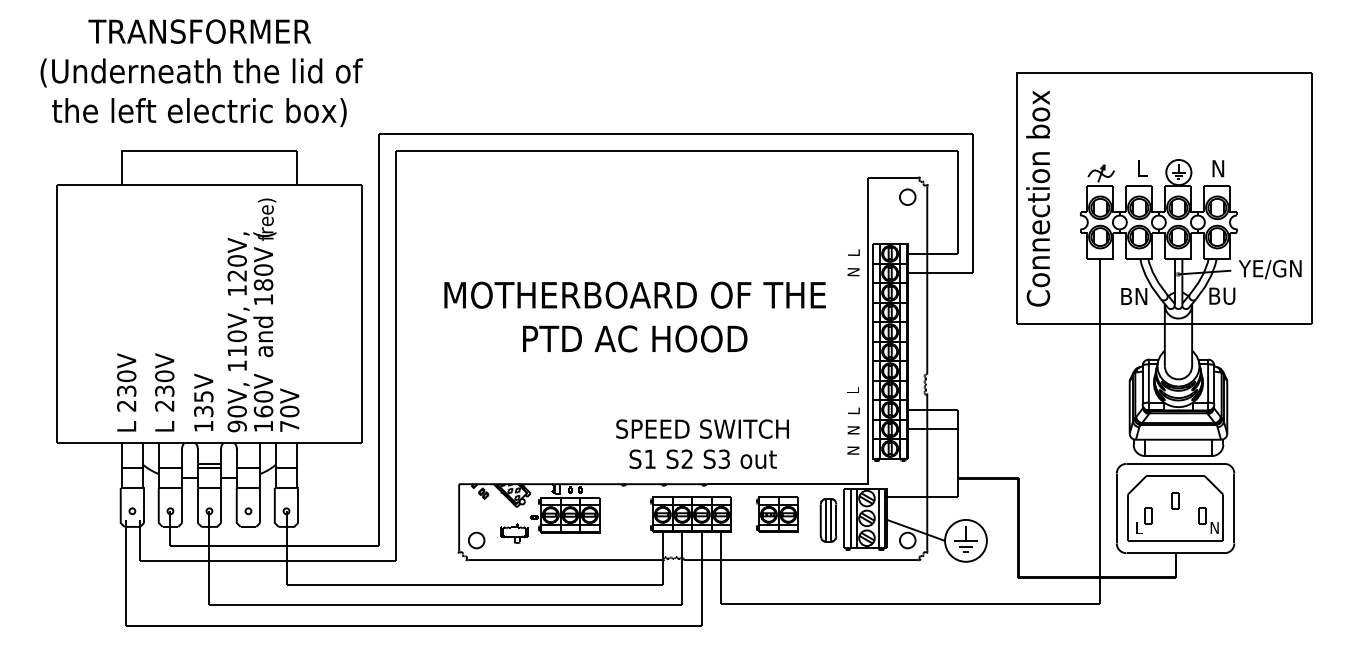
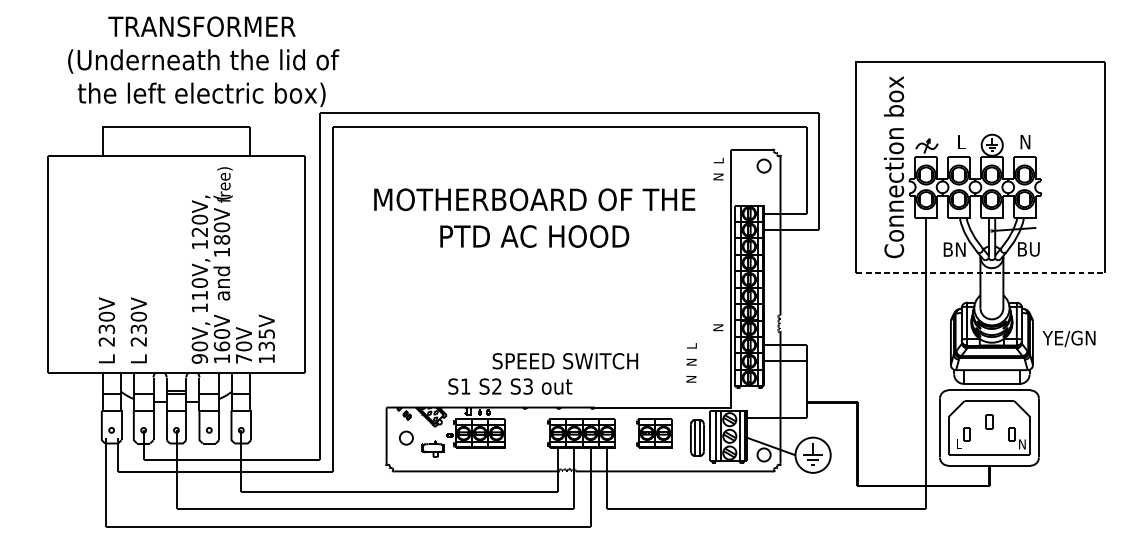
text: (201, 73) -> (203, 61), moved
text: (1038, 198) -> (894, 167), moved
text: (853, 262) -> (718, 168), moved
text: (1269, 269) -> (1068, 338), moved
text: (634, 316) -> (534, 217), moved
line: (1165, 324) -> (980, 273), solid -> dashed
text: (853, 389) -> (718, 327), L -> N
text: (203, 402) -> (266, 338), moved
text: (702, 428) -> (565, 360), moved
text: (853, 430) -> (691, 362), moved
text: (702, 458) -> (509, 385), moved
circle: (476, 540) -> (406, 438), moved

